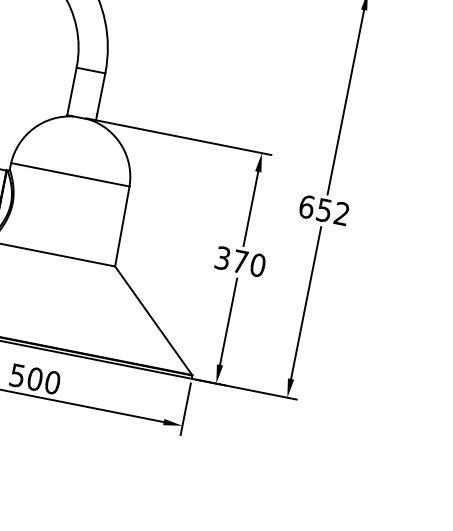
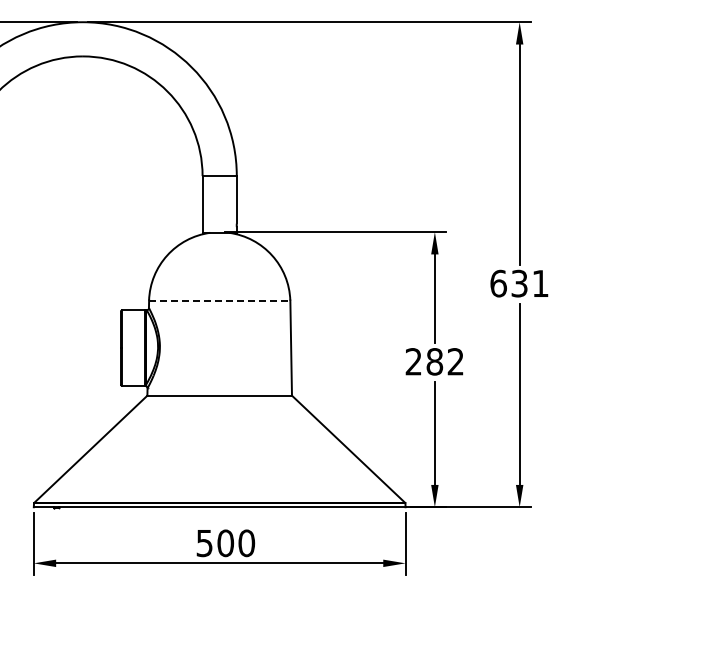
line: (70, 174) -> (219, 300), solid -> dashed
text: (333, 211) -> (530, 282), 652 -> 631
text: (240, 261) -> (434, 361), 370 -> 282

